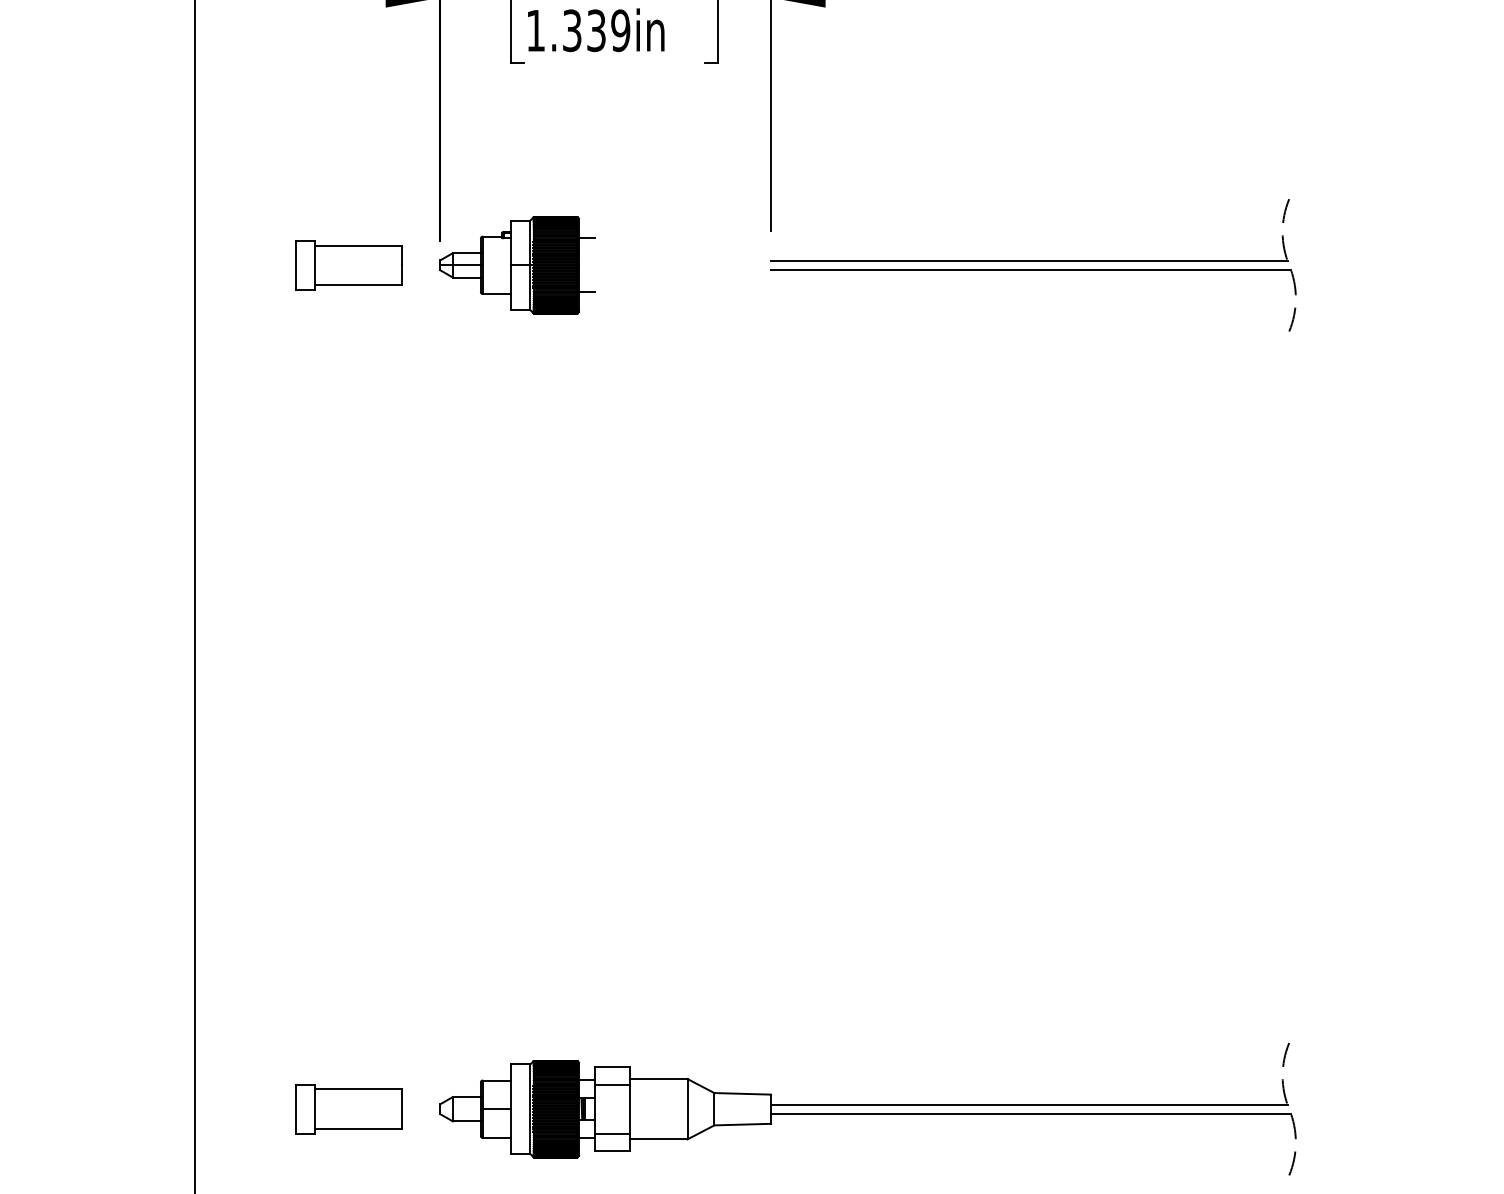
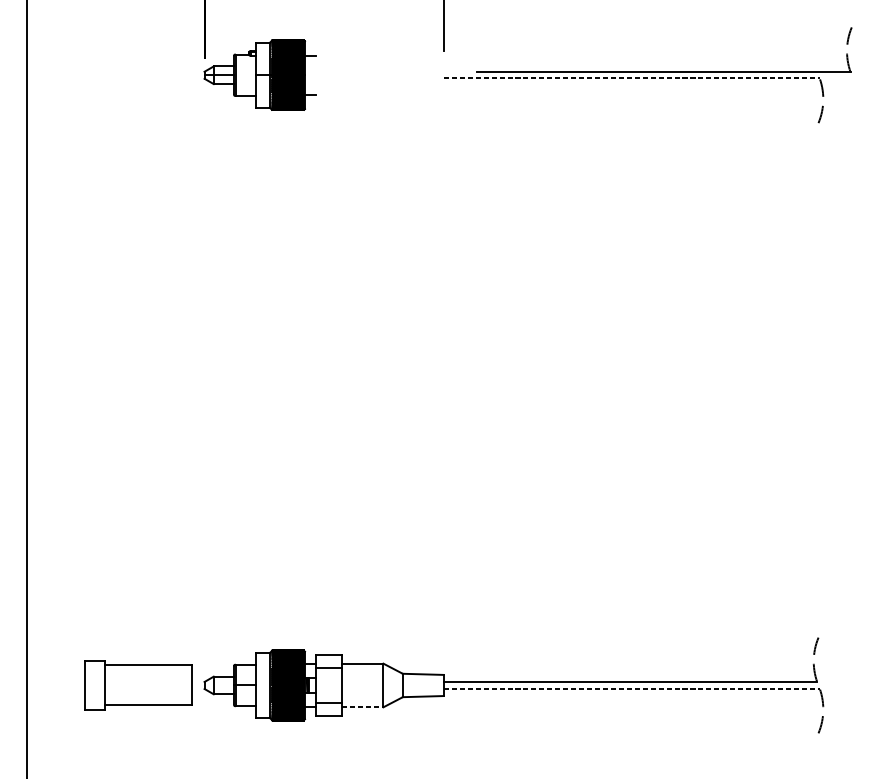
part: (1029, 260) -> (663, 71), moved
part: (348, 265) -> (138, 75), removed
line: (1031, 269) -> (632, 78), solid -> dashed
part: (348, 1109) -> (138, 685), size x1.4
line: (1031, 1113) -> (632, 688), solid -> dashed
line: (658, 1139) -> (362, 707), solid -> dashed

